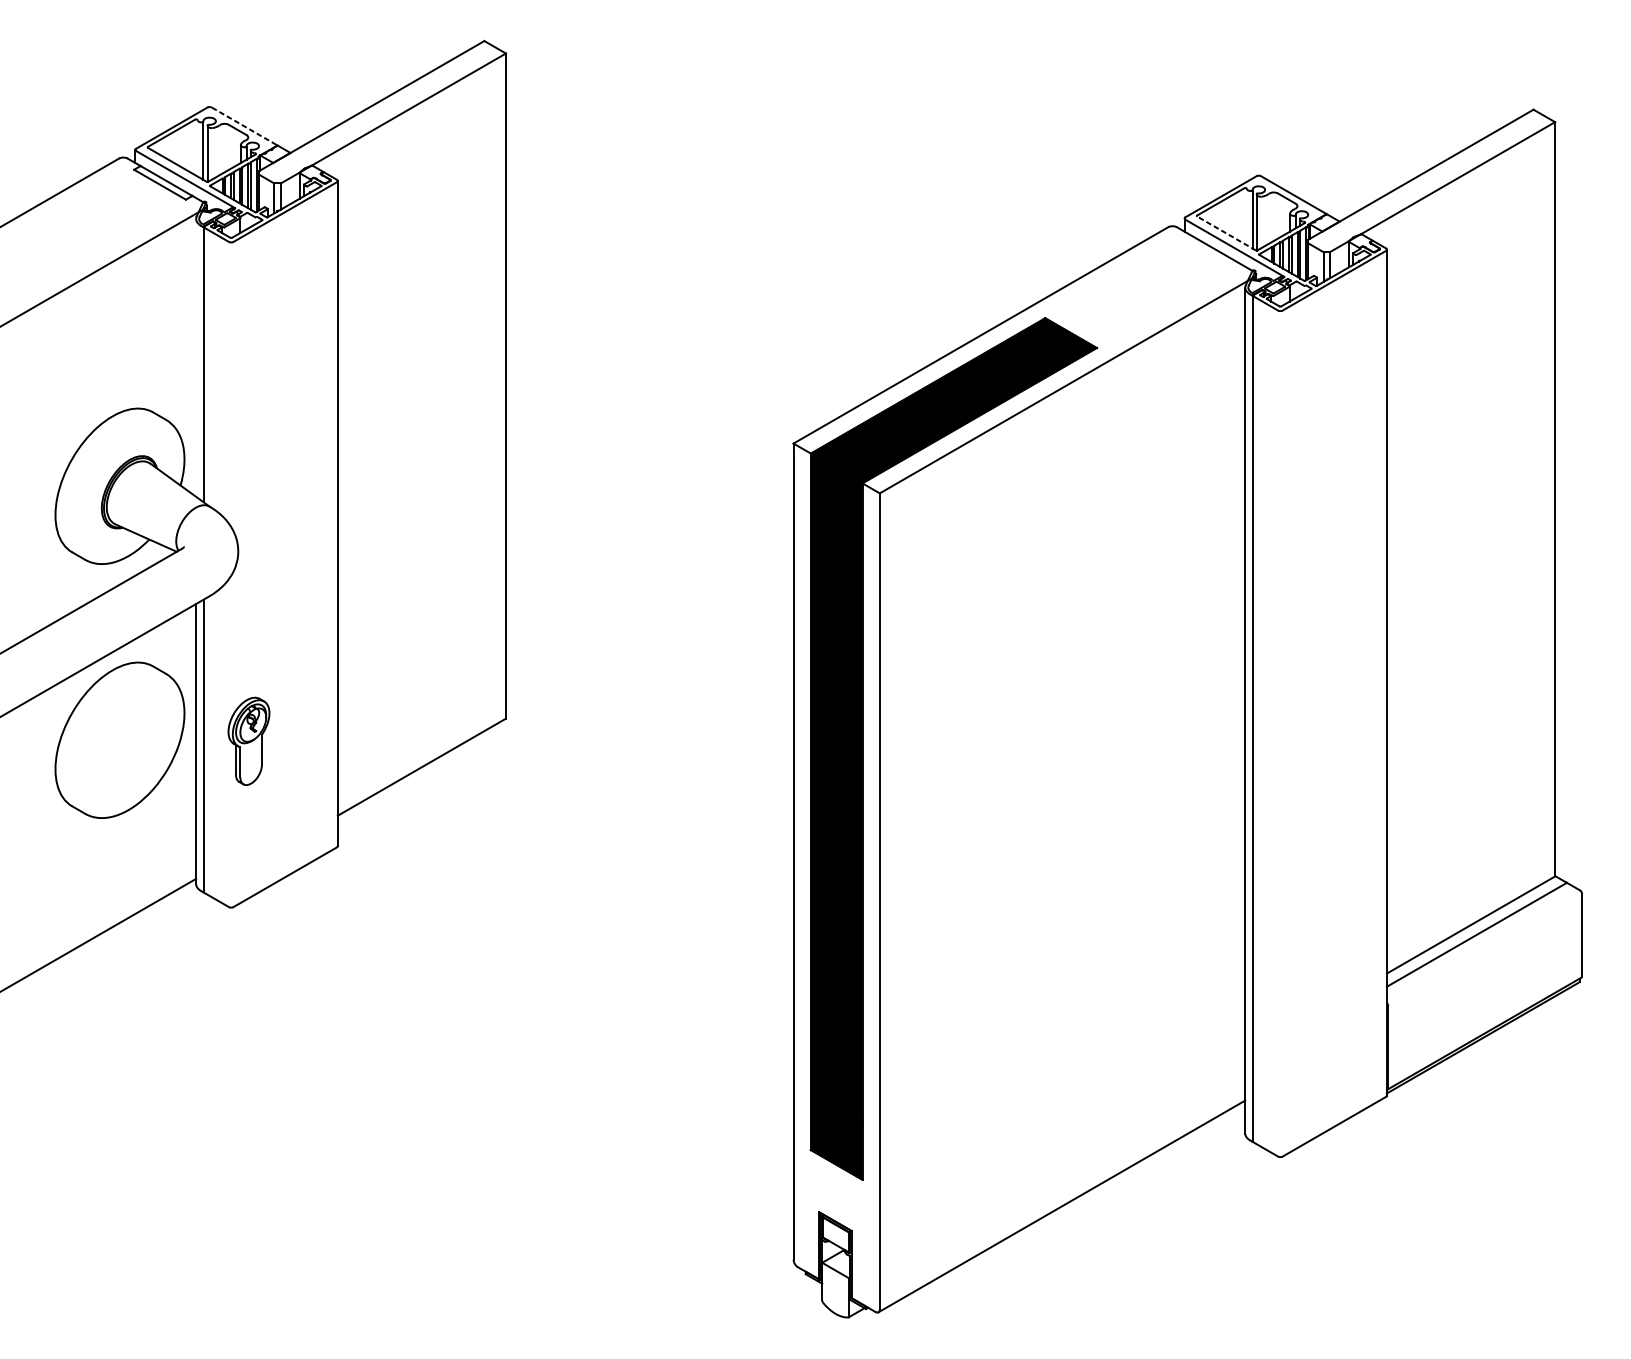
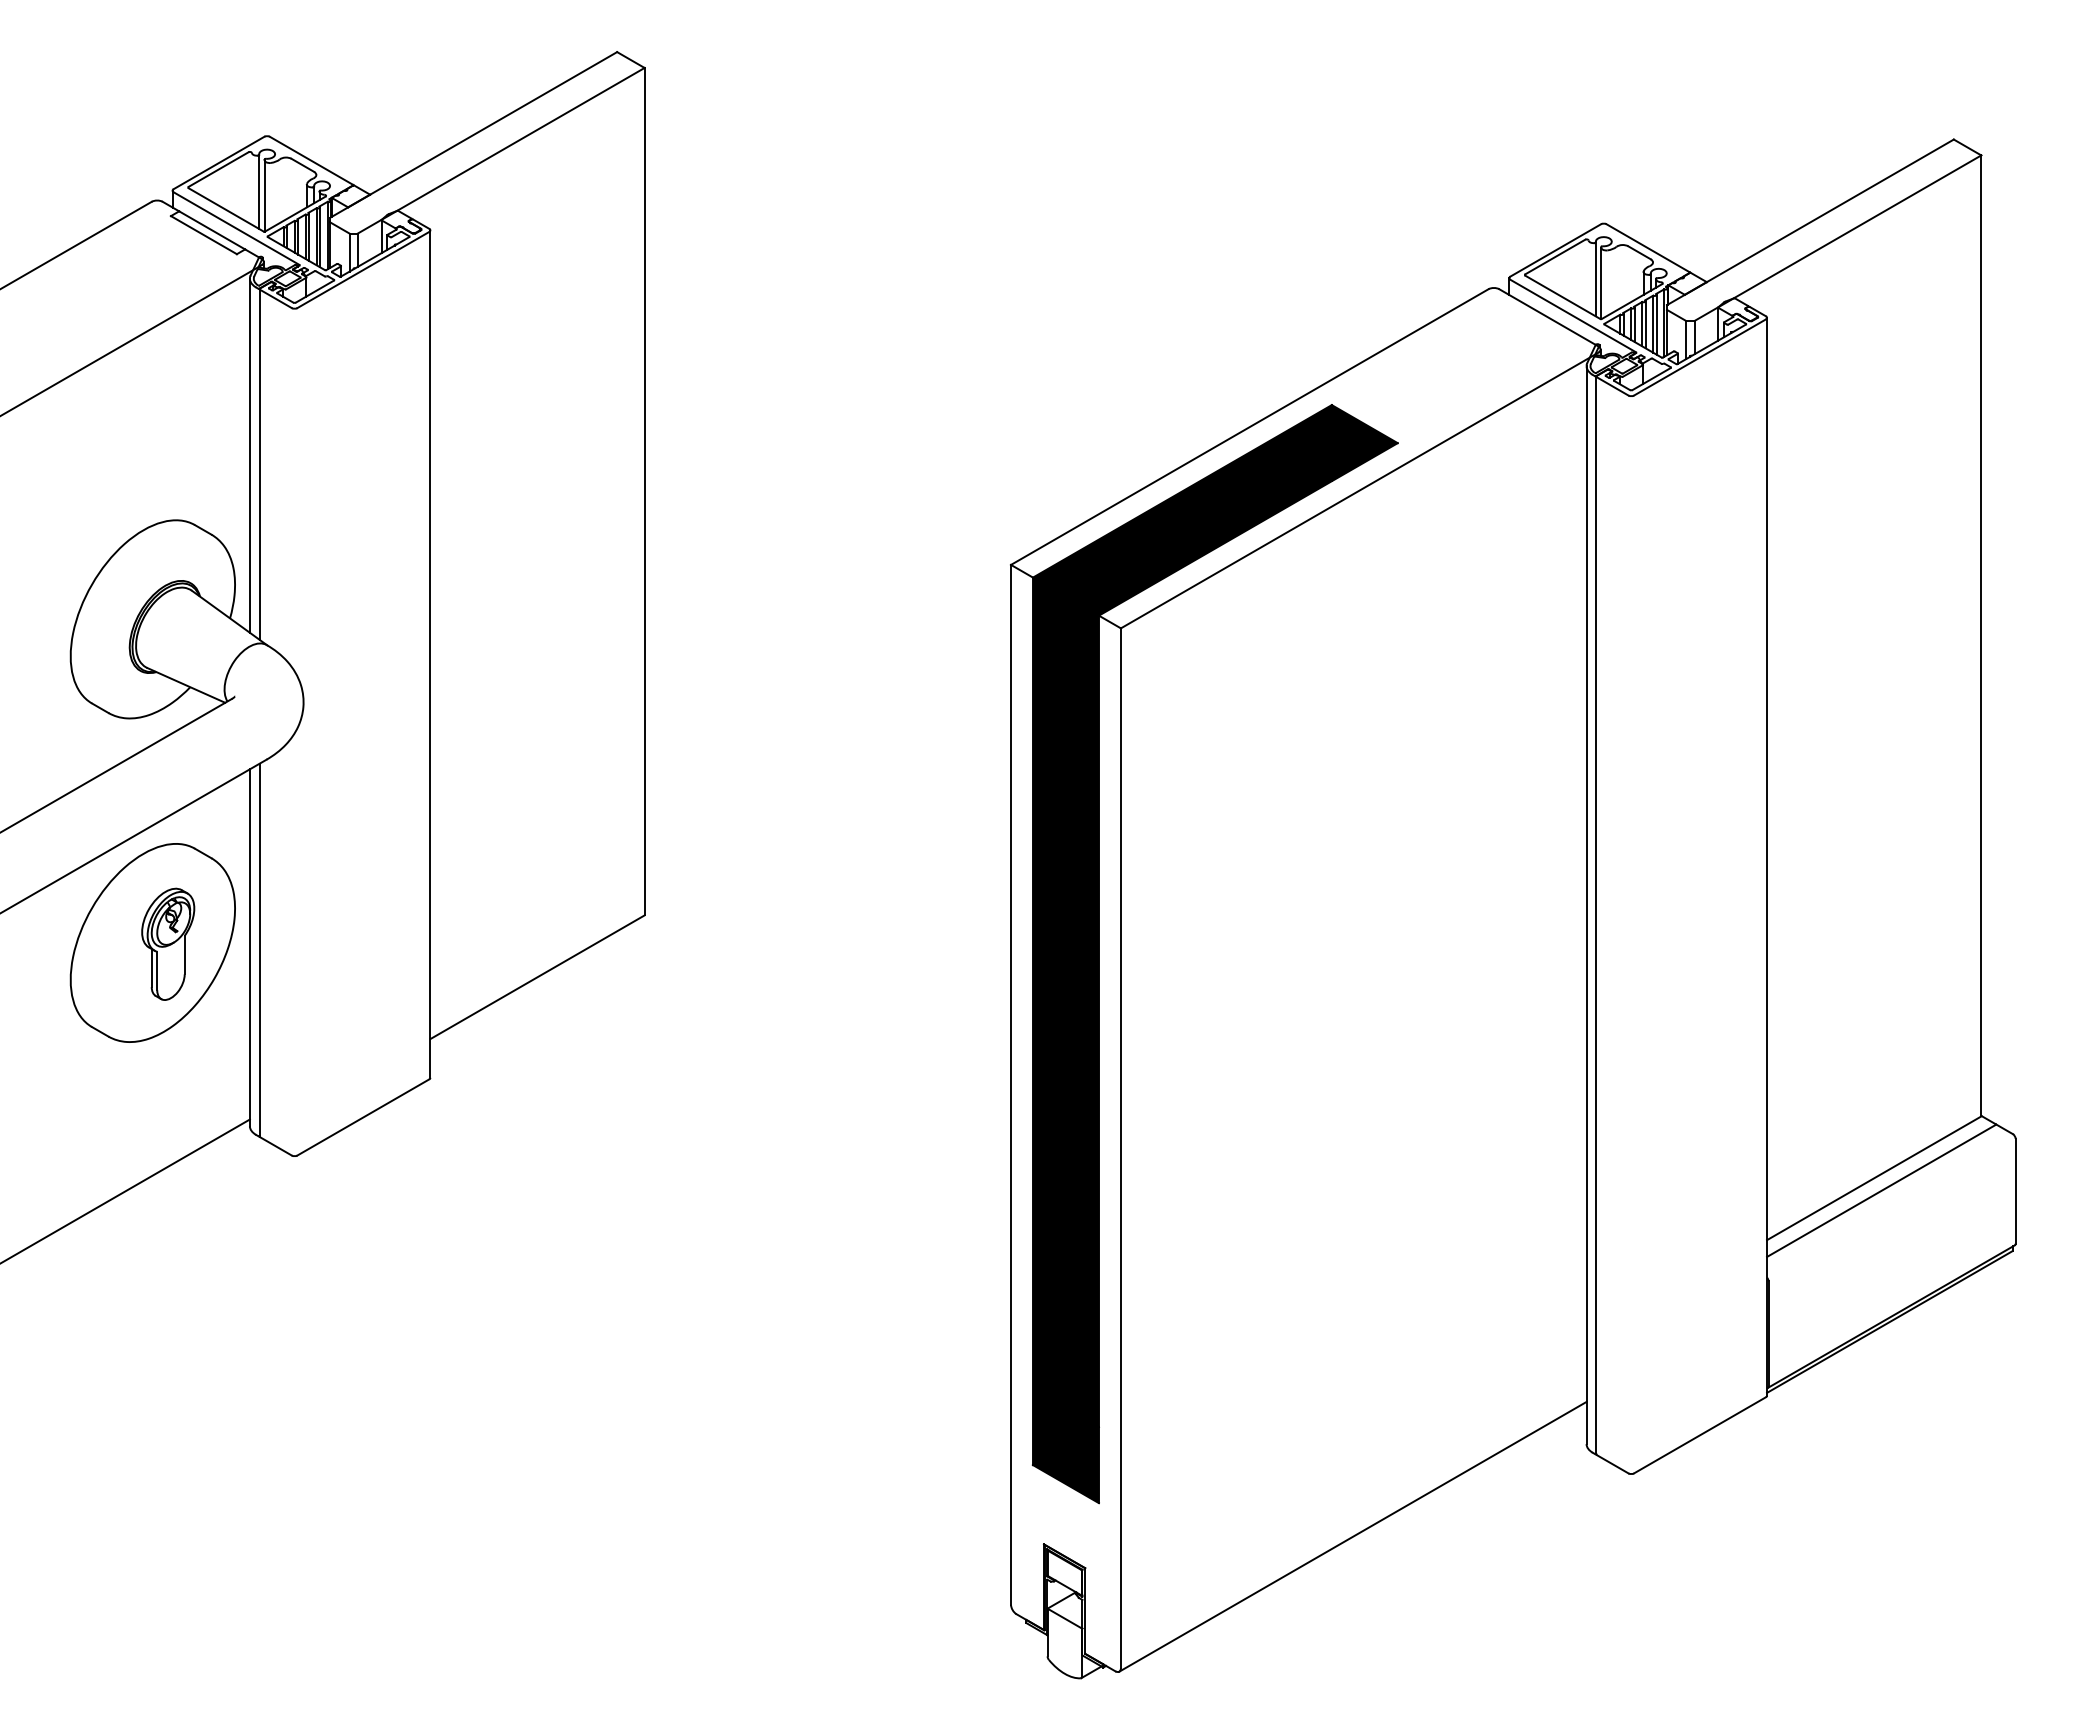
line: (244, 126) -> (311, 160), dashed -> solid
line: (1226, 233) -> (1562, 297), dashed -> solid
line: (195, 357) -> (249, 455), added
part: (249, 740) -> (168, 943), moved

